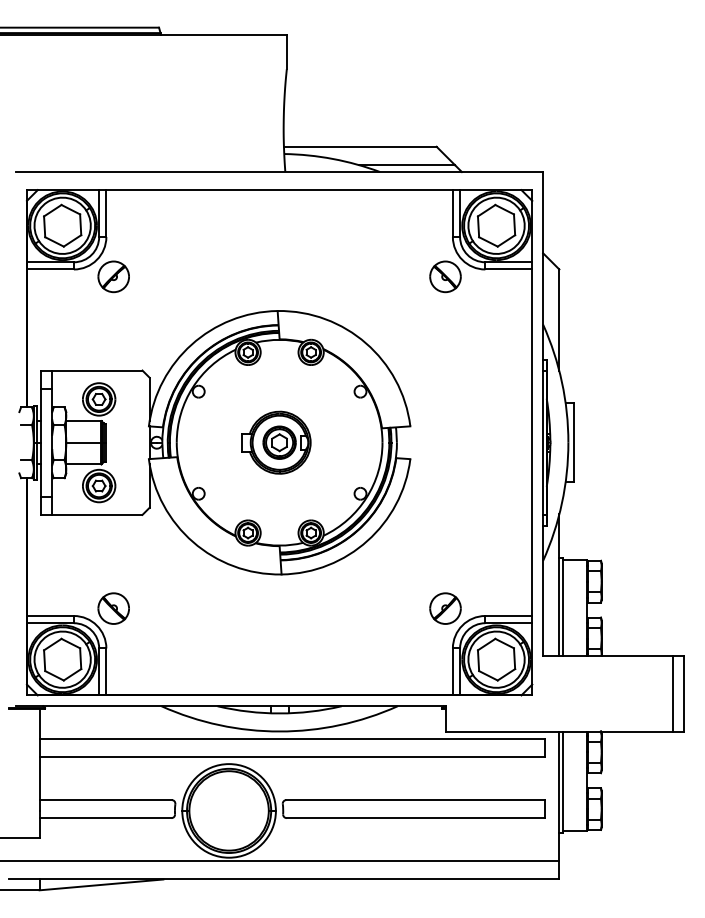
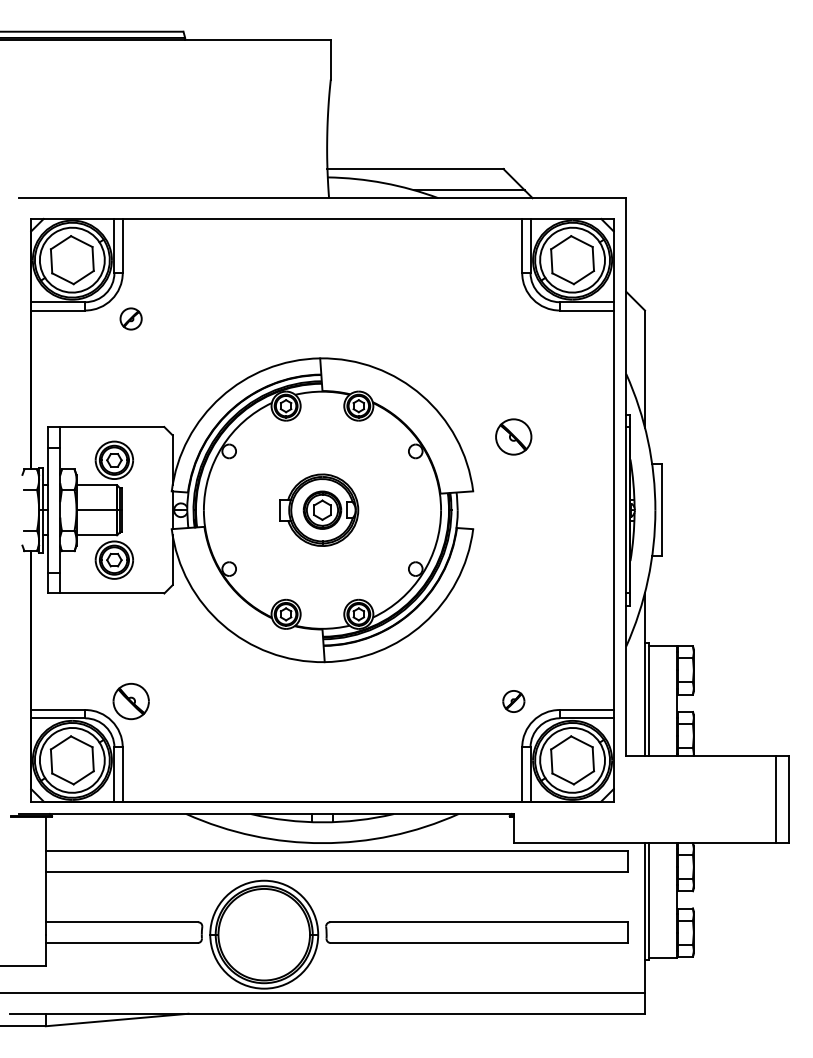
part: (113, 276) -> (130, 318), size x0.6
part: (445, 276) -> (513, 436), moved
part: (445, 608) -> (513, 701), size x0.6

